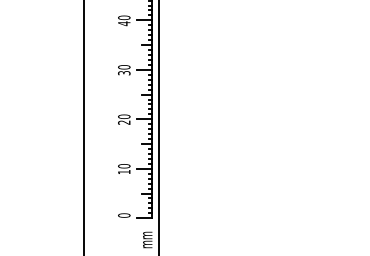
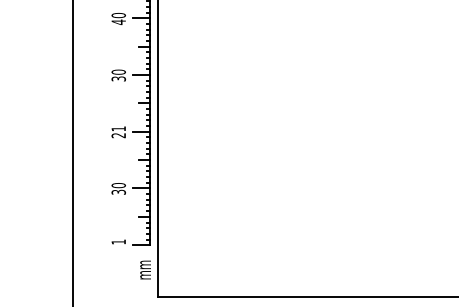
text: (124, 116) -> (118, 128), 20 -> 21
text: (124, 171) -> (118, 191), 10 -> 30
text: (124, 215) -> (118, 241), 0 -> 1

